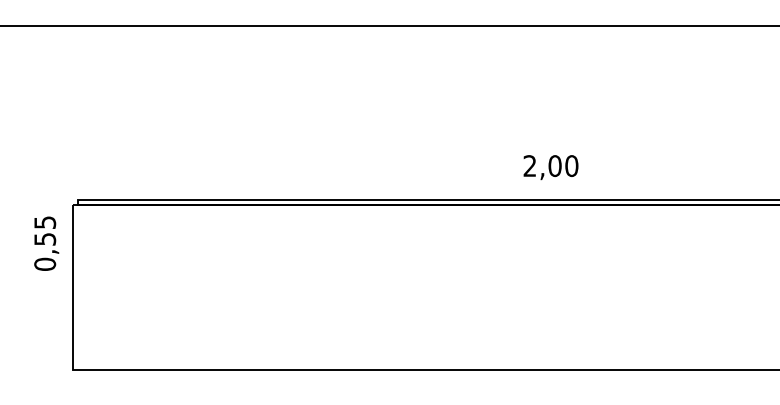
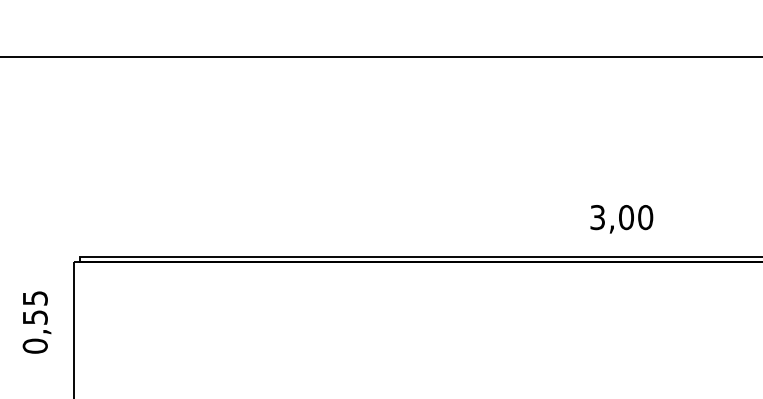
text: (529, 166) -> (597, 218), 2,00 -> 3,00
text: (46, 243) -> (36, 322), moved

